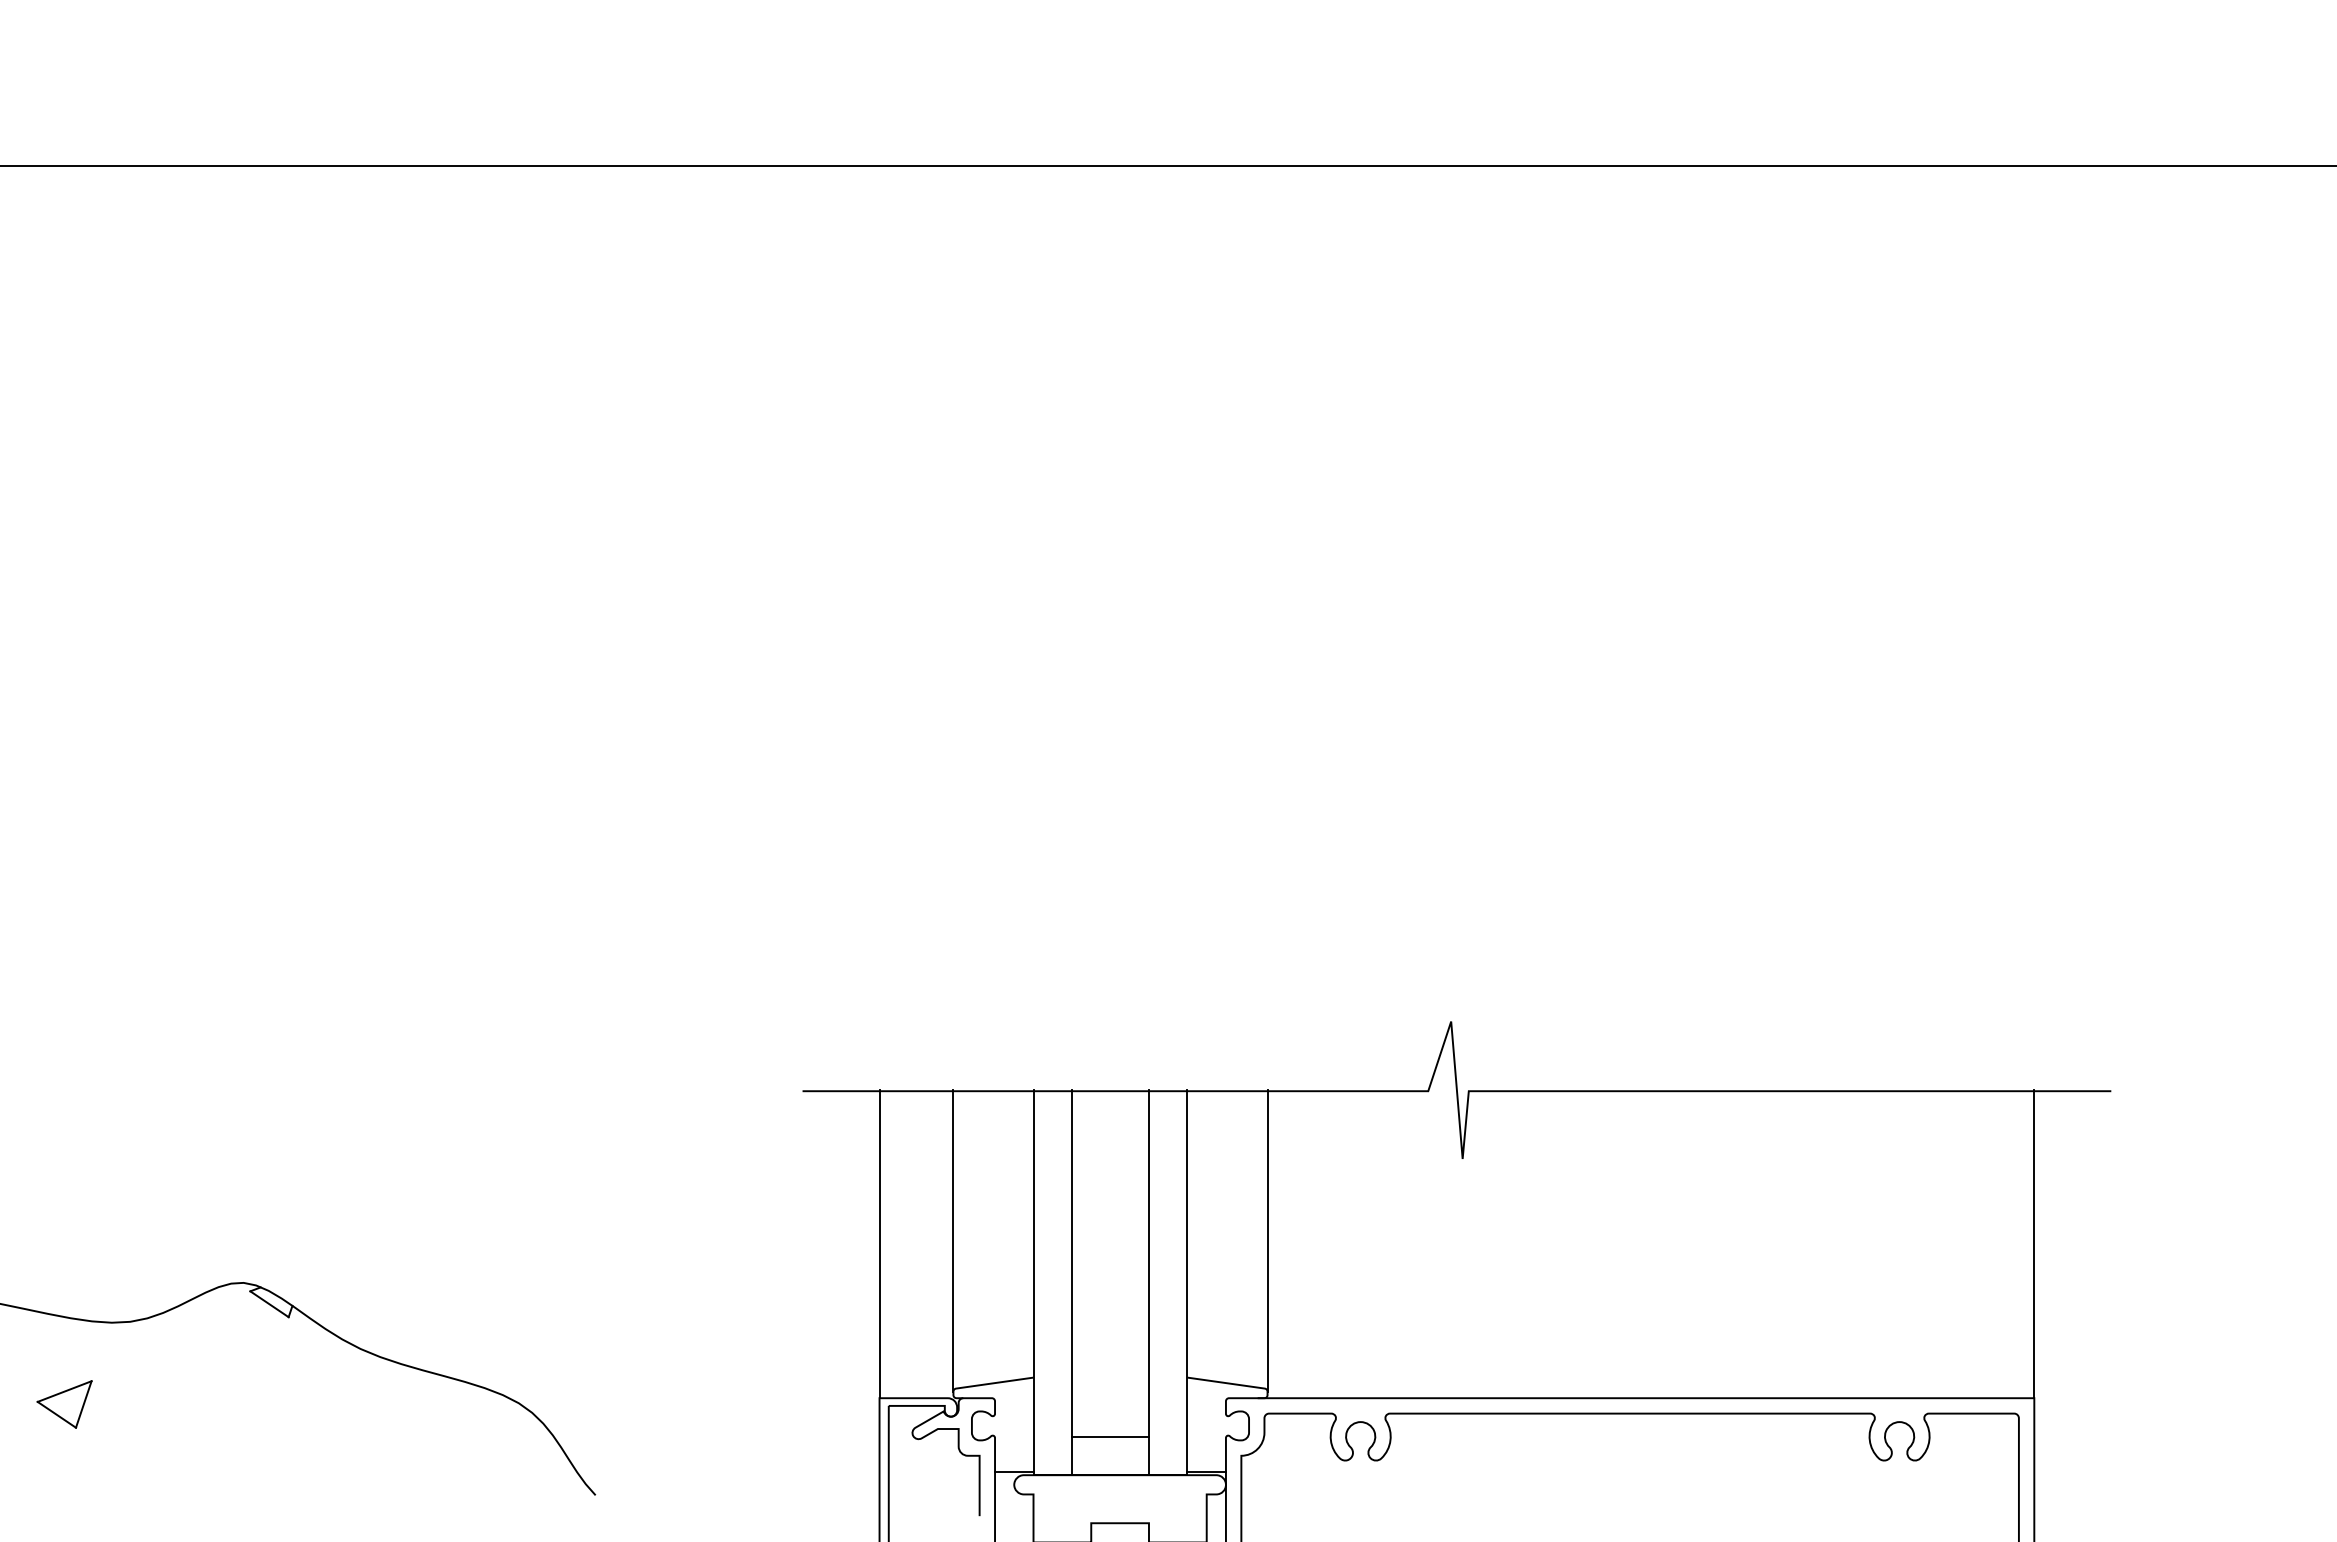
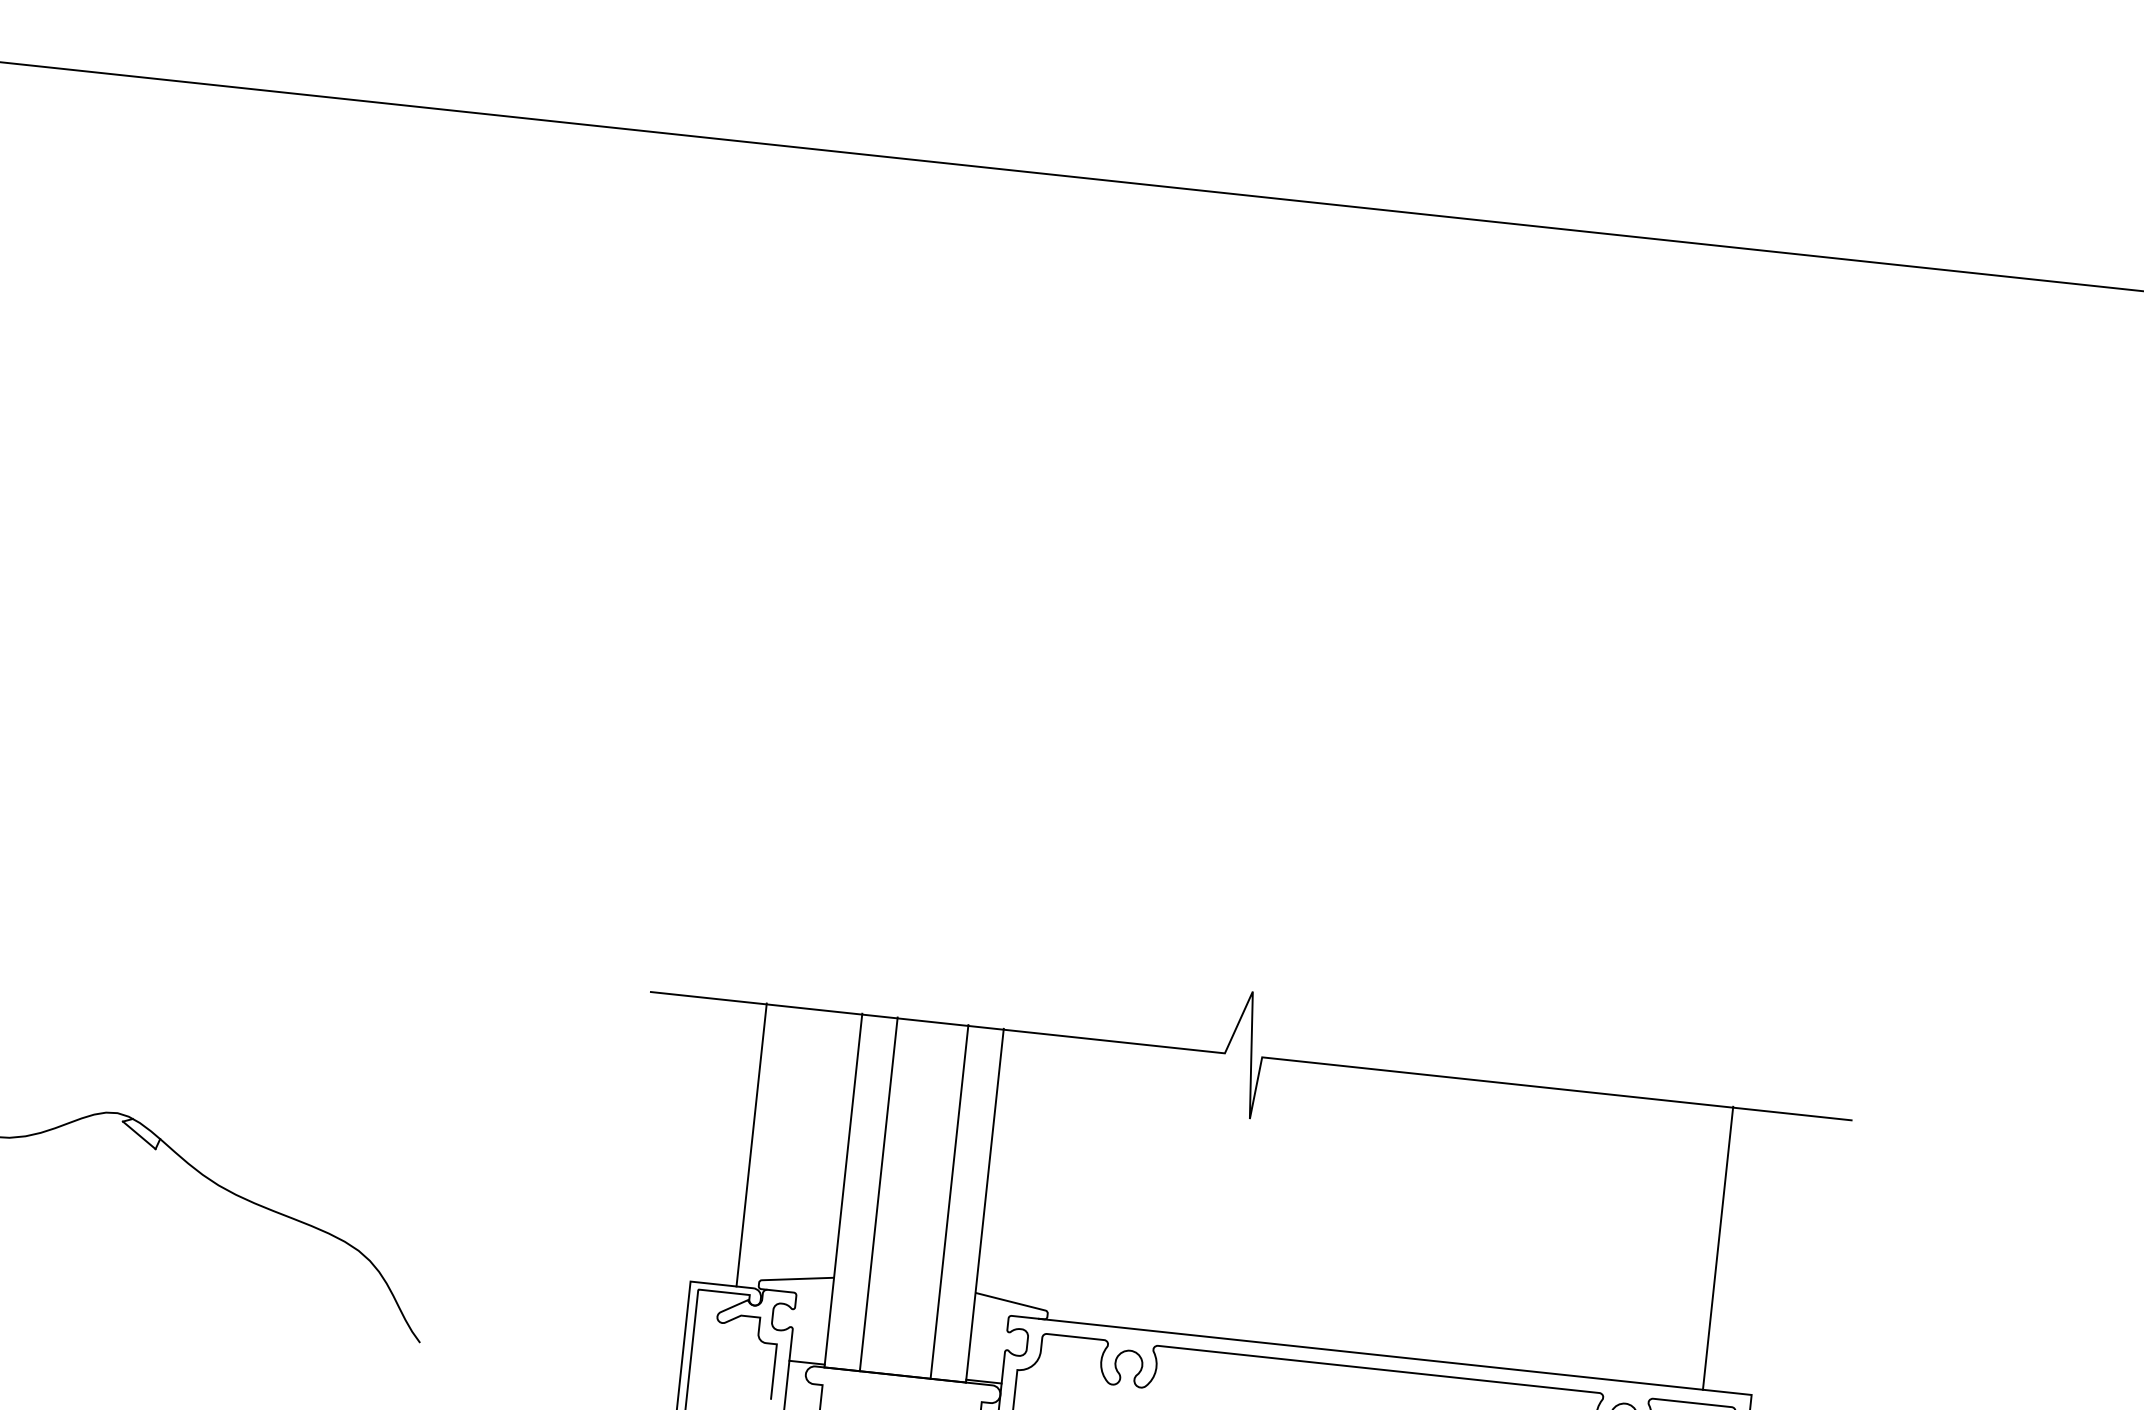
line: (953, 1240) -> (774, 1143), removed
line: (1267, 1240) -> (1062, 1174), removed
line: (879, 1244) -> (751, 1145), moved
line: (2034, 1244) -> (1718, 1248), moved
line: (1110, 1436) -> (899, 1339), removed

